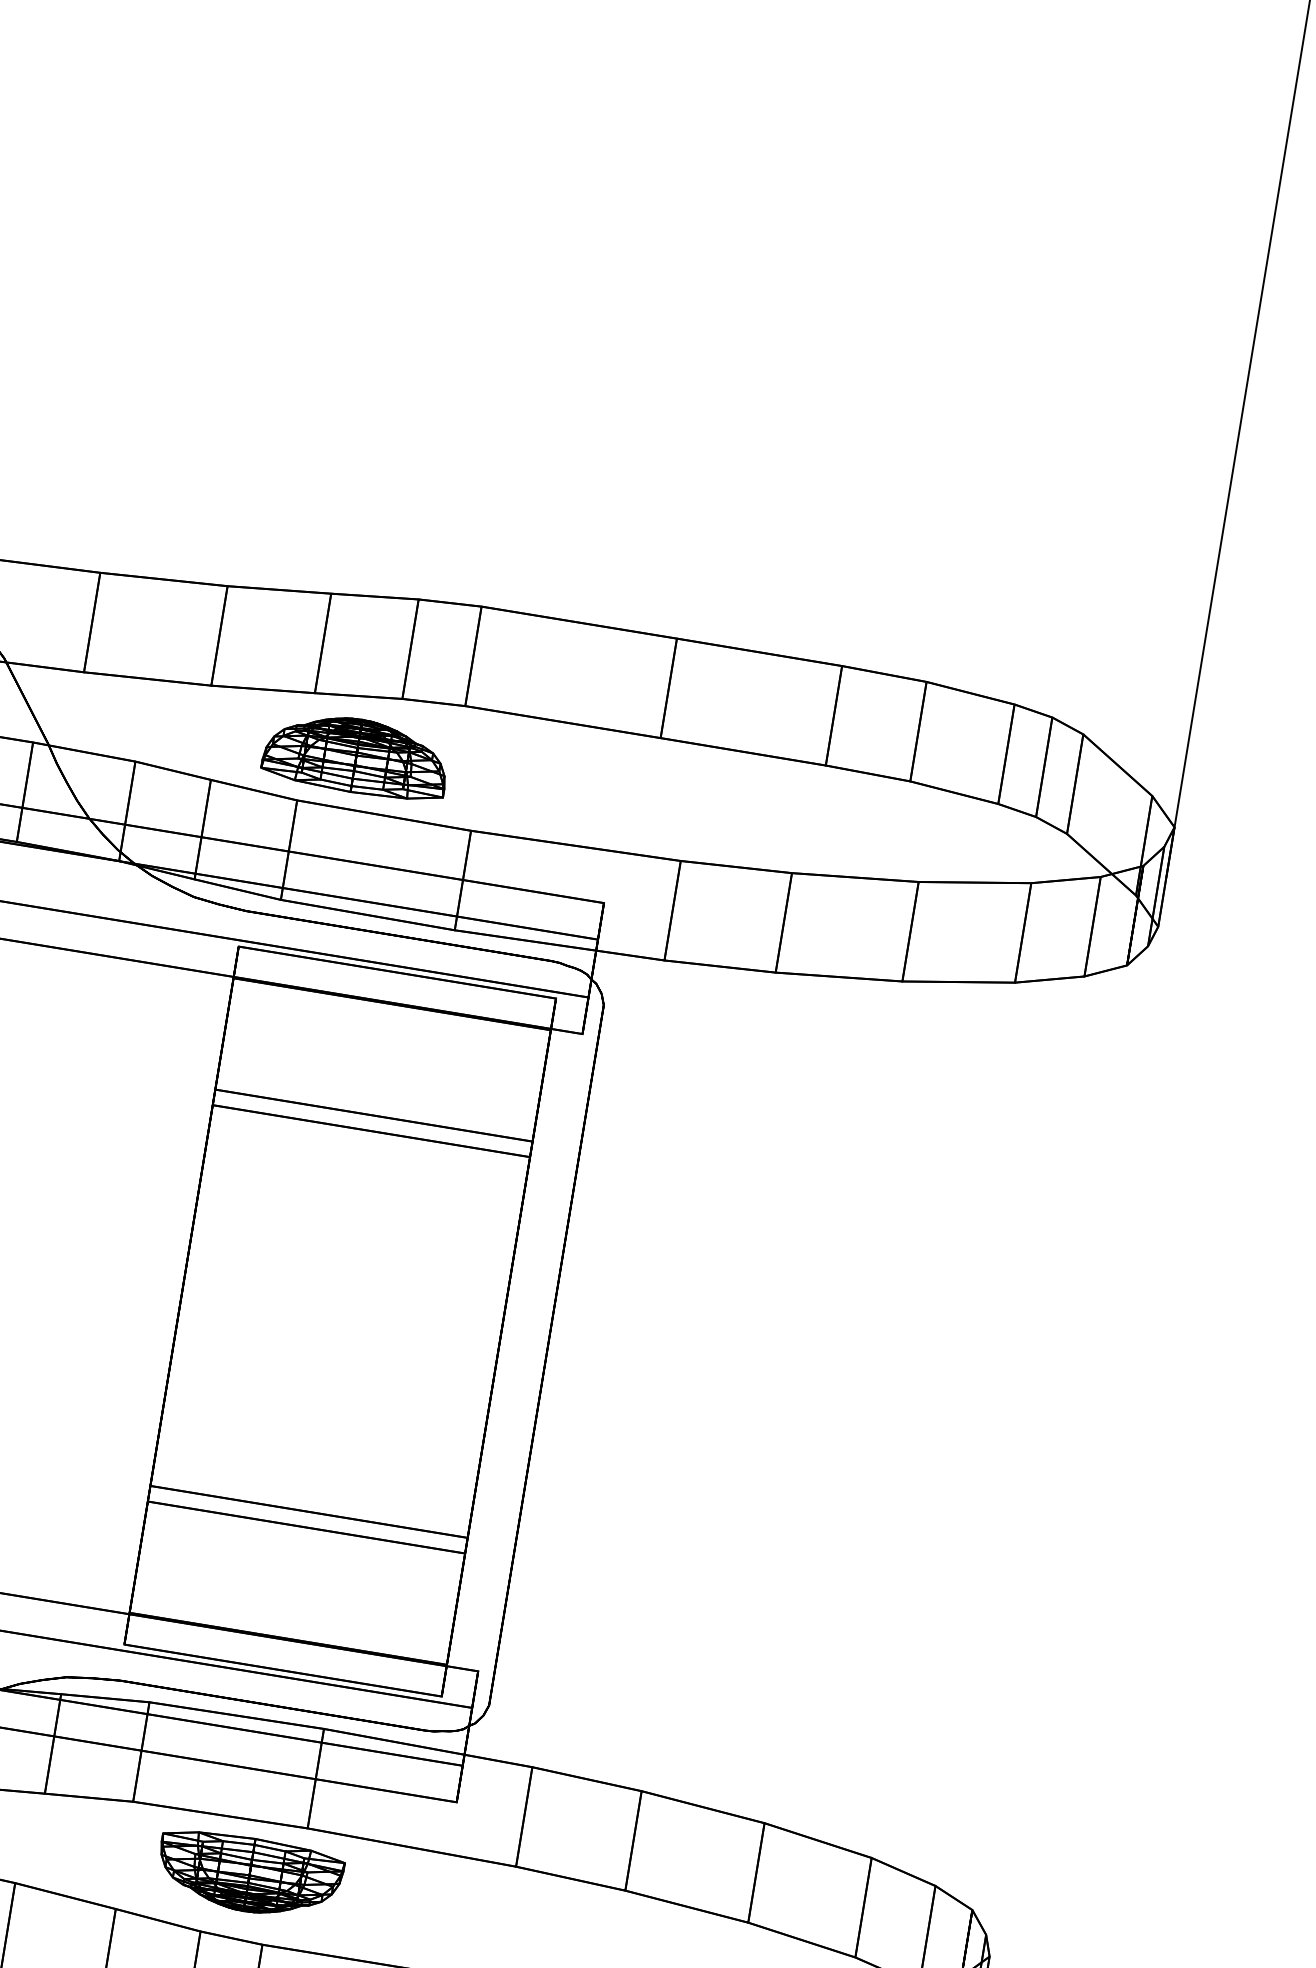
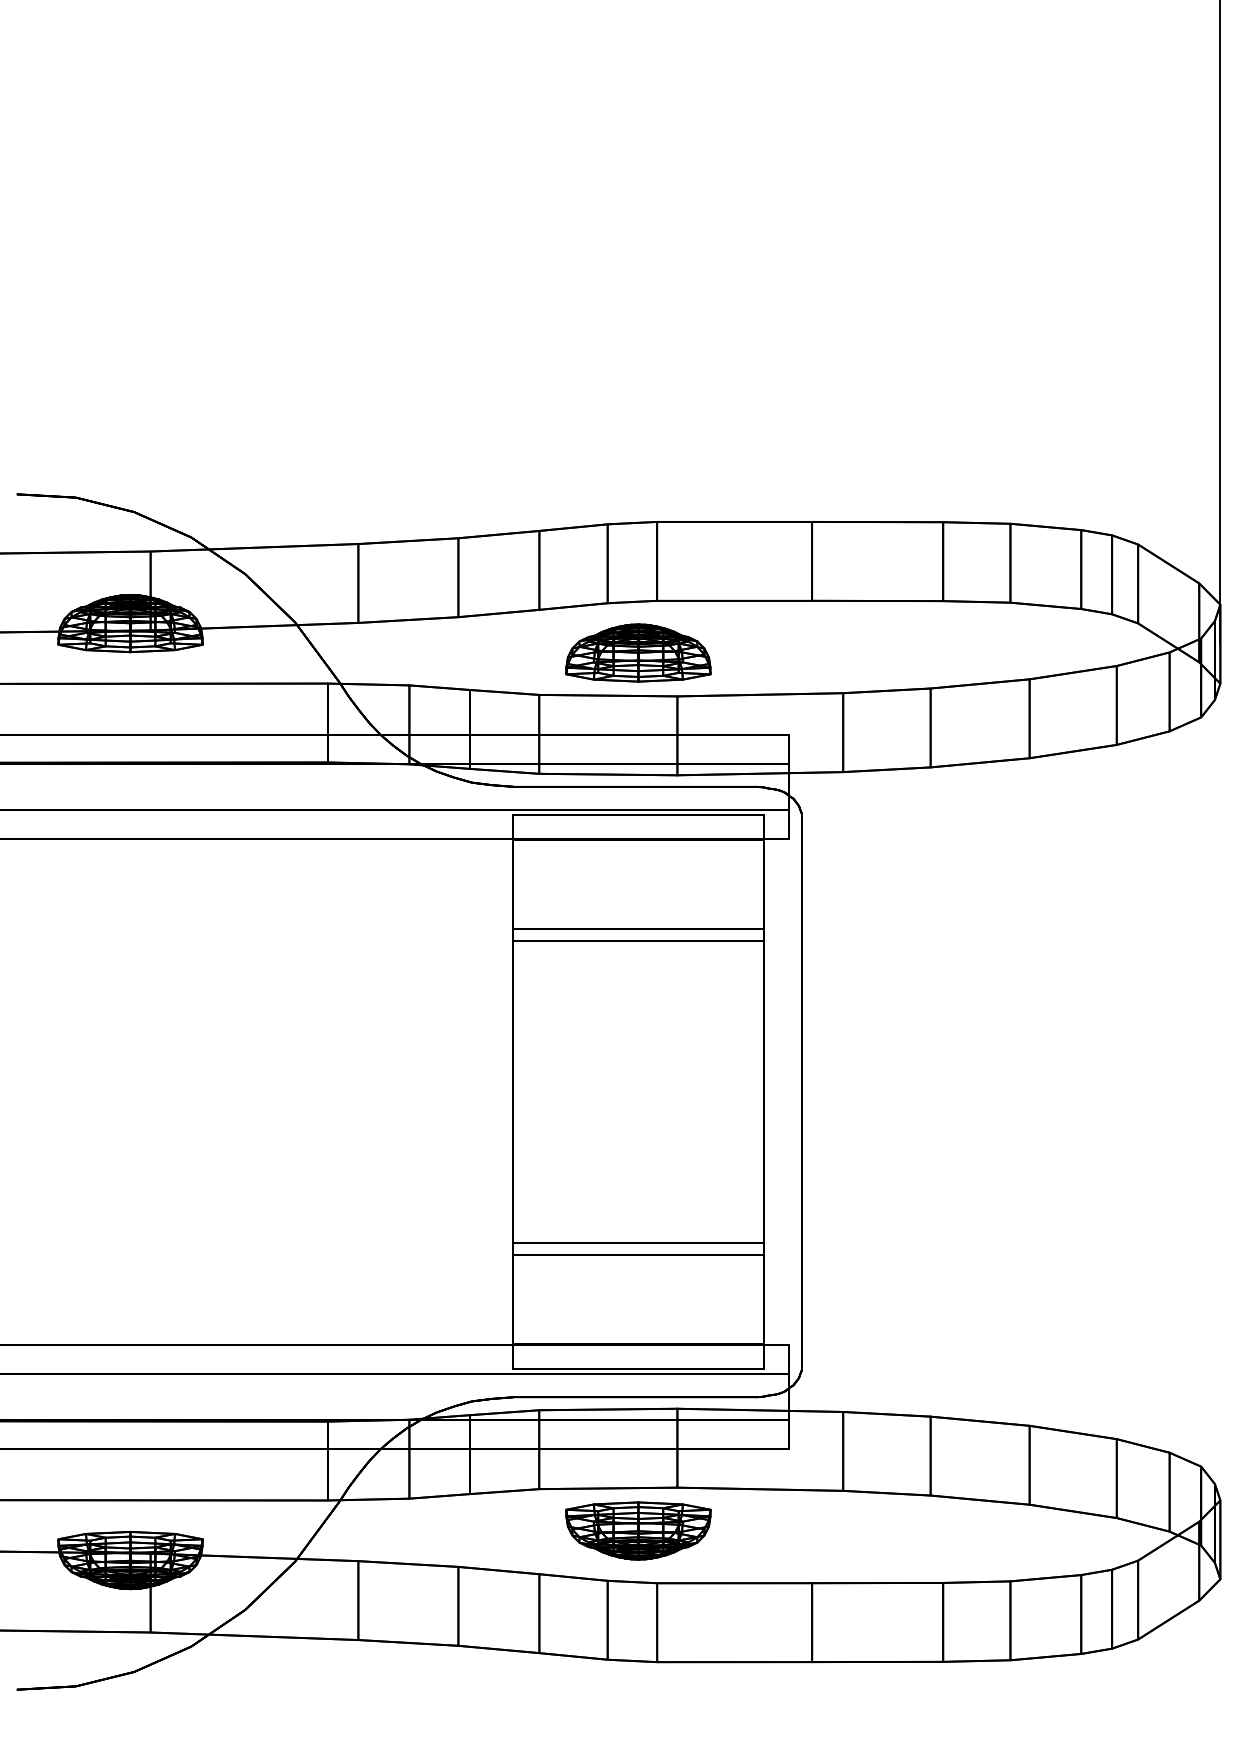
part: (356, 755) -> (638, 652), moved

